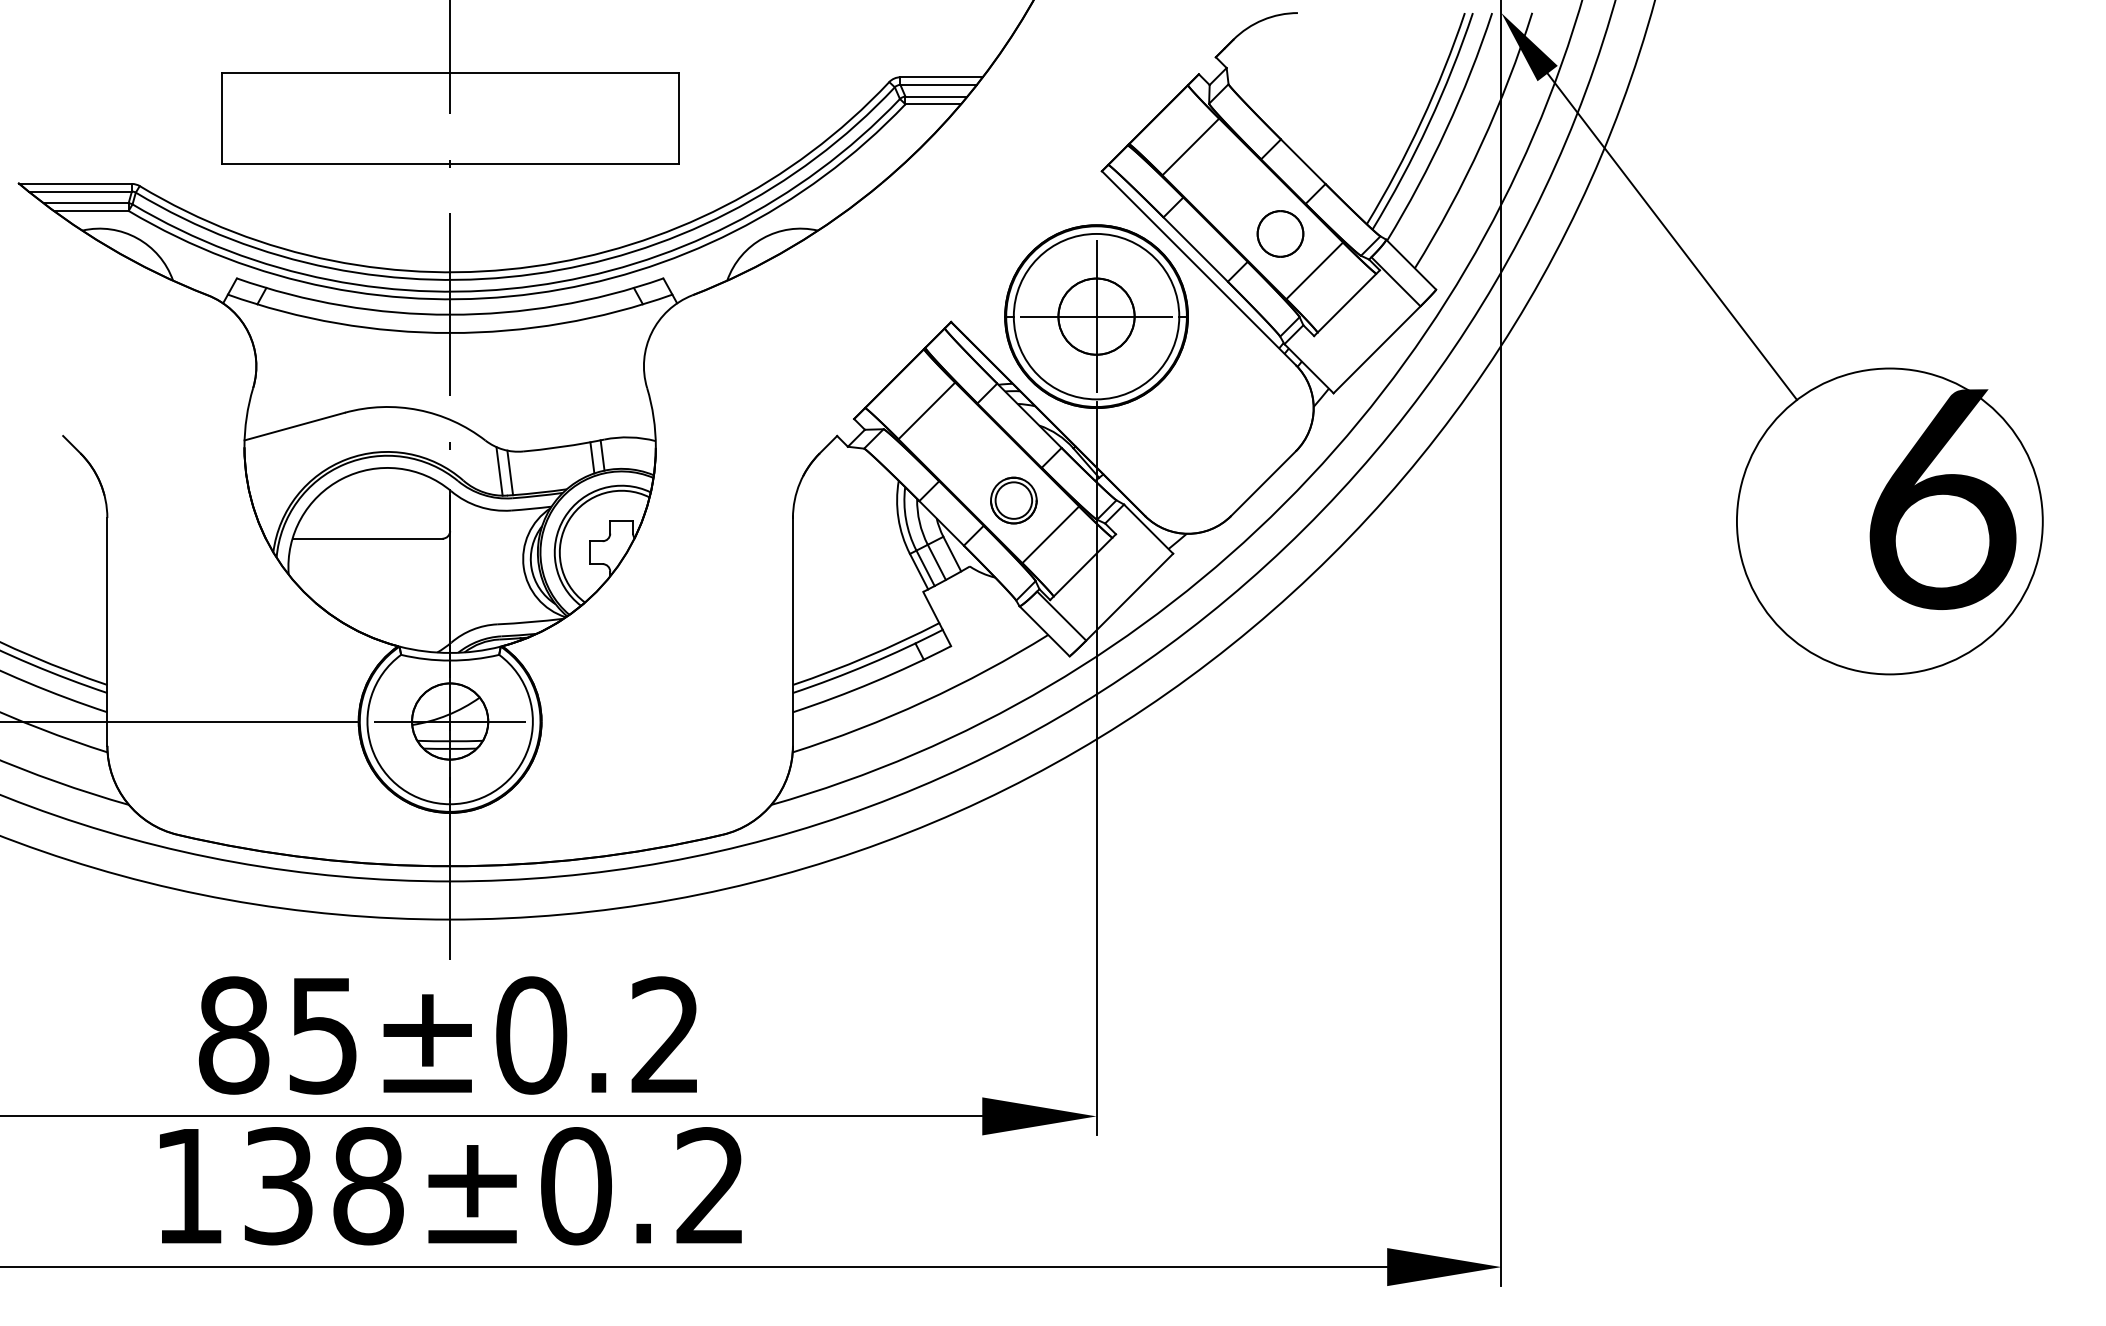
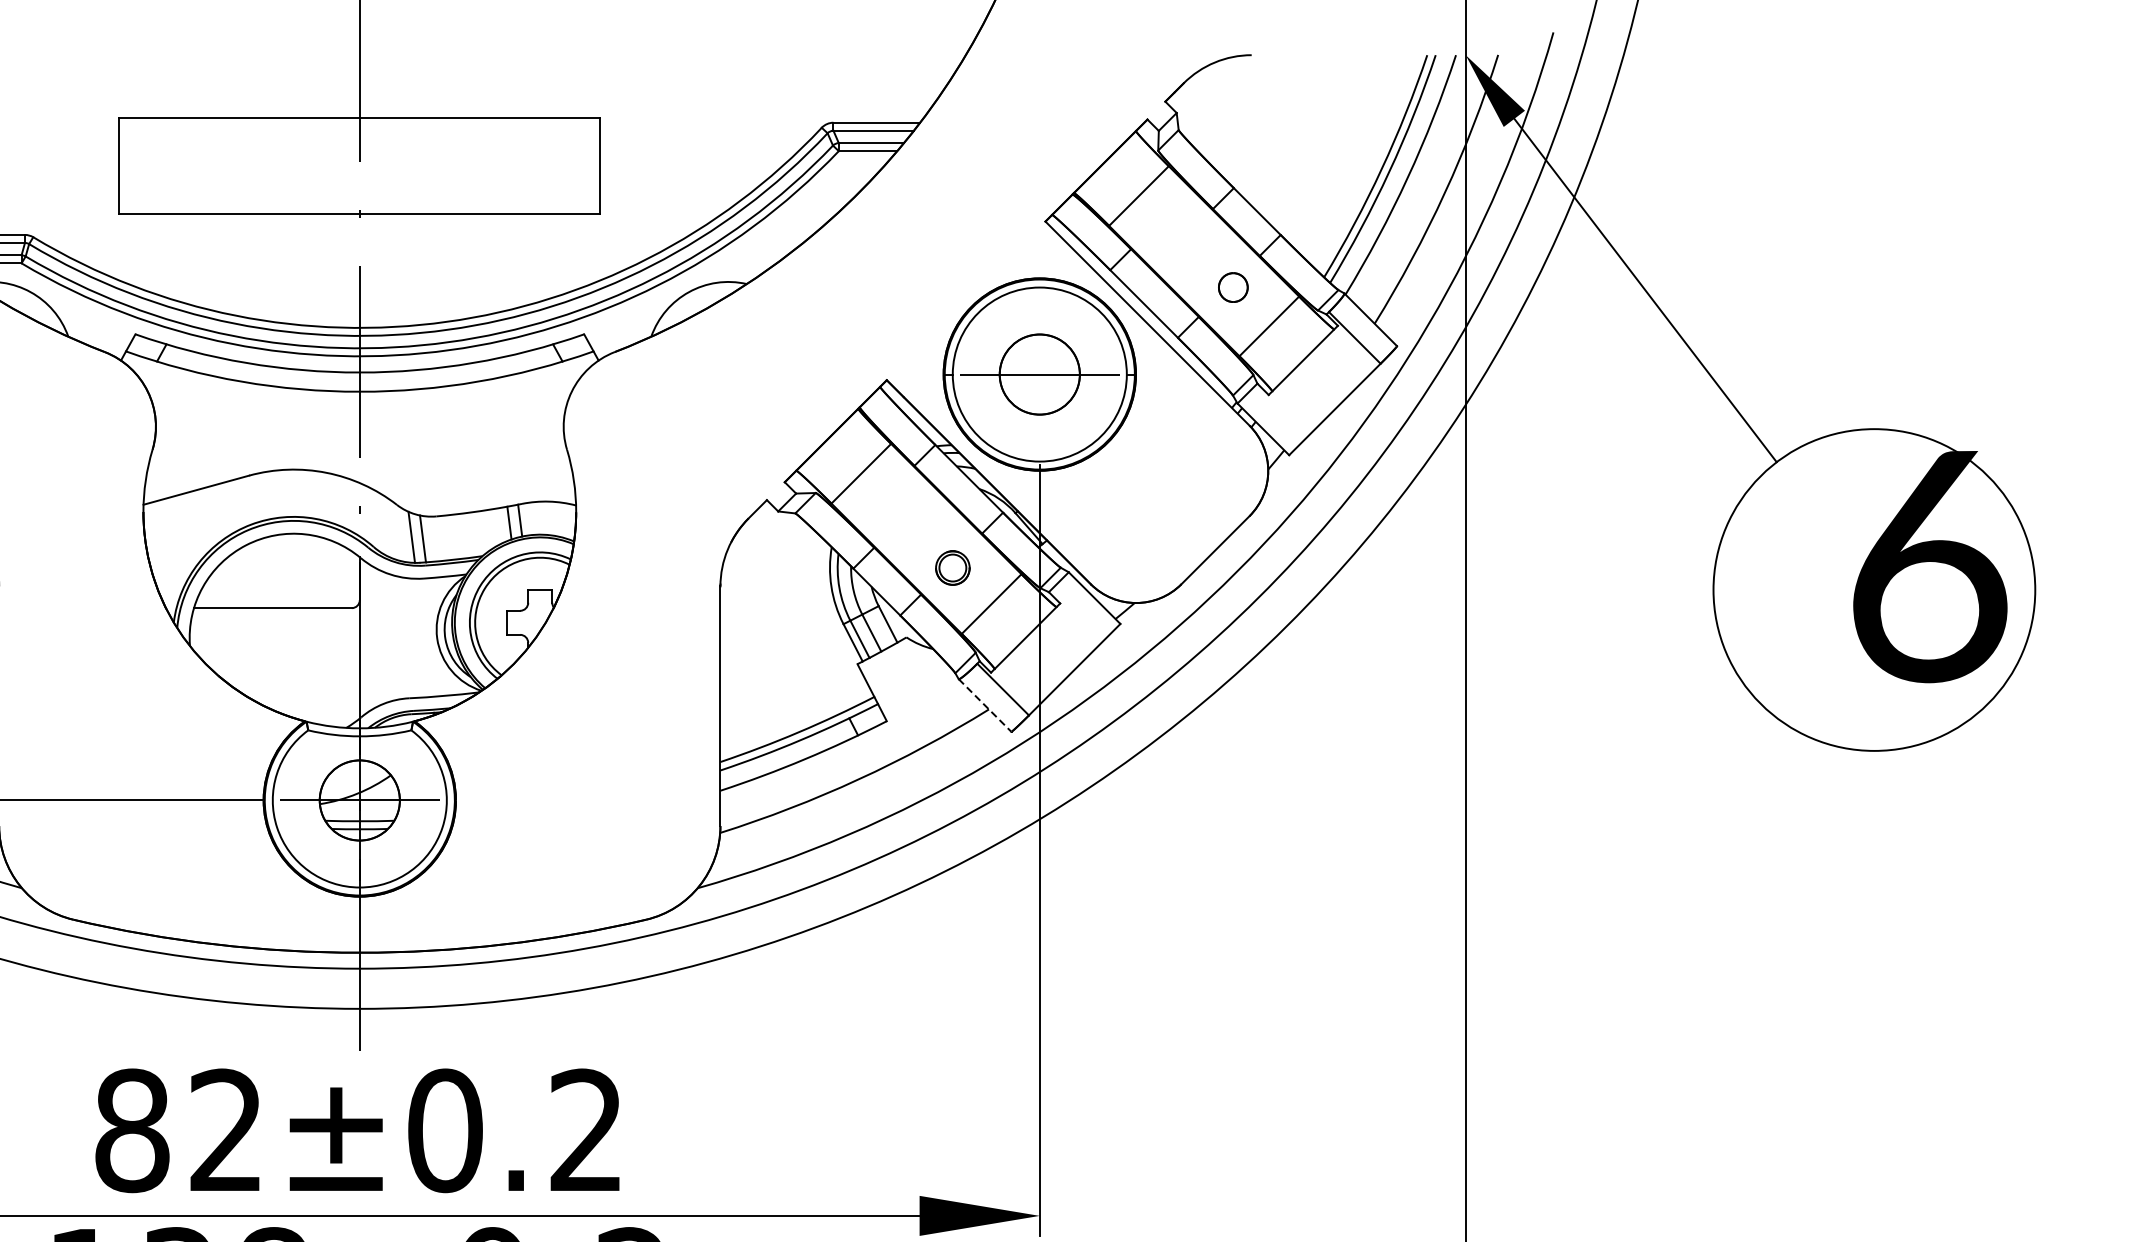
part: (1280, 233) -> (1233, 287), size x0.6
line: (1096, 316) -> (1039, 374), removed
part: (1013, 500) -> (952, 567), size x0.7
line: (1044, 631) -> (985, 705), solid -> dashed
text: (322, 1035) -> (225, 1130), 85±0.2 -> 82±0.2

